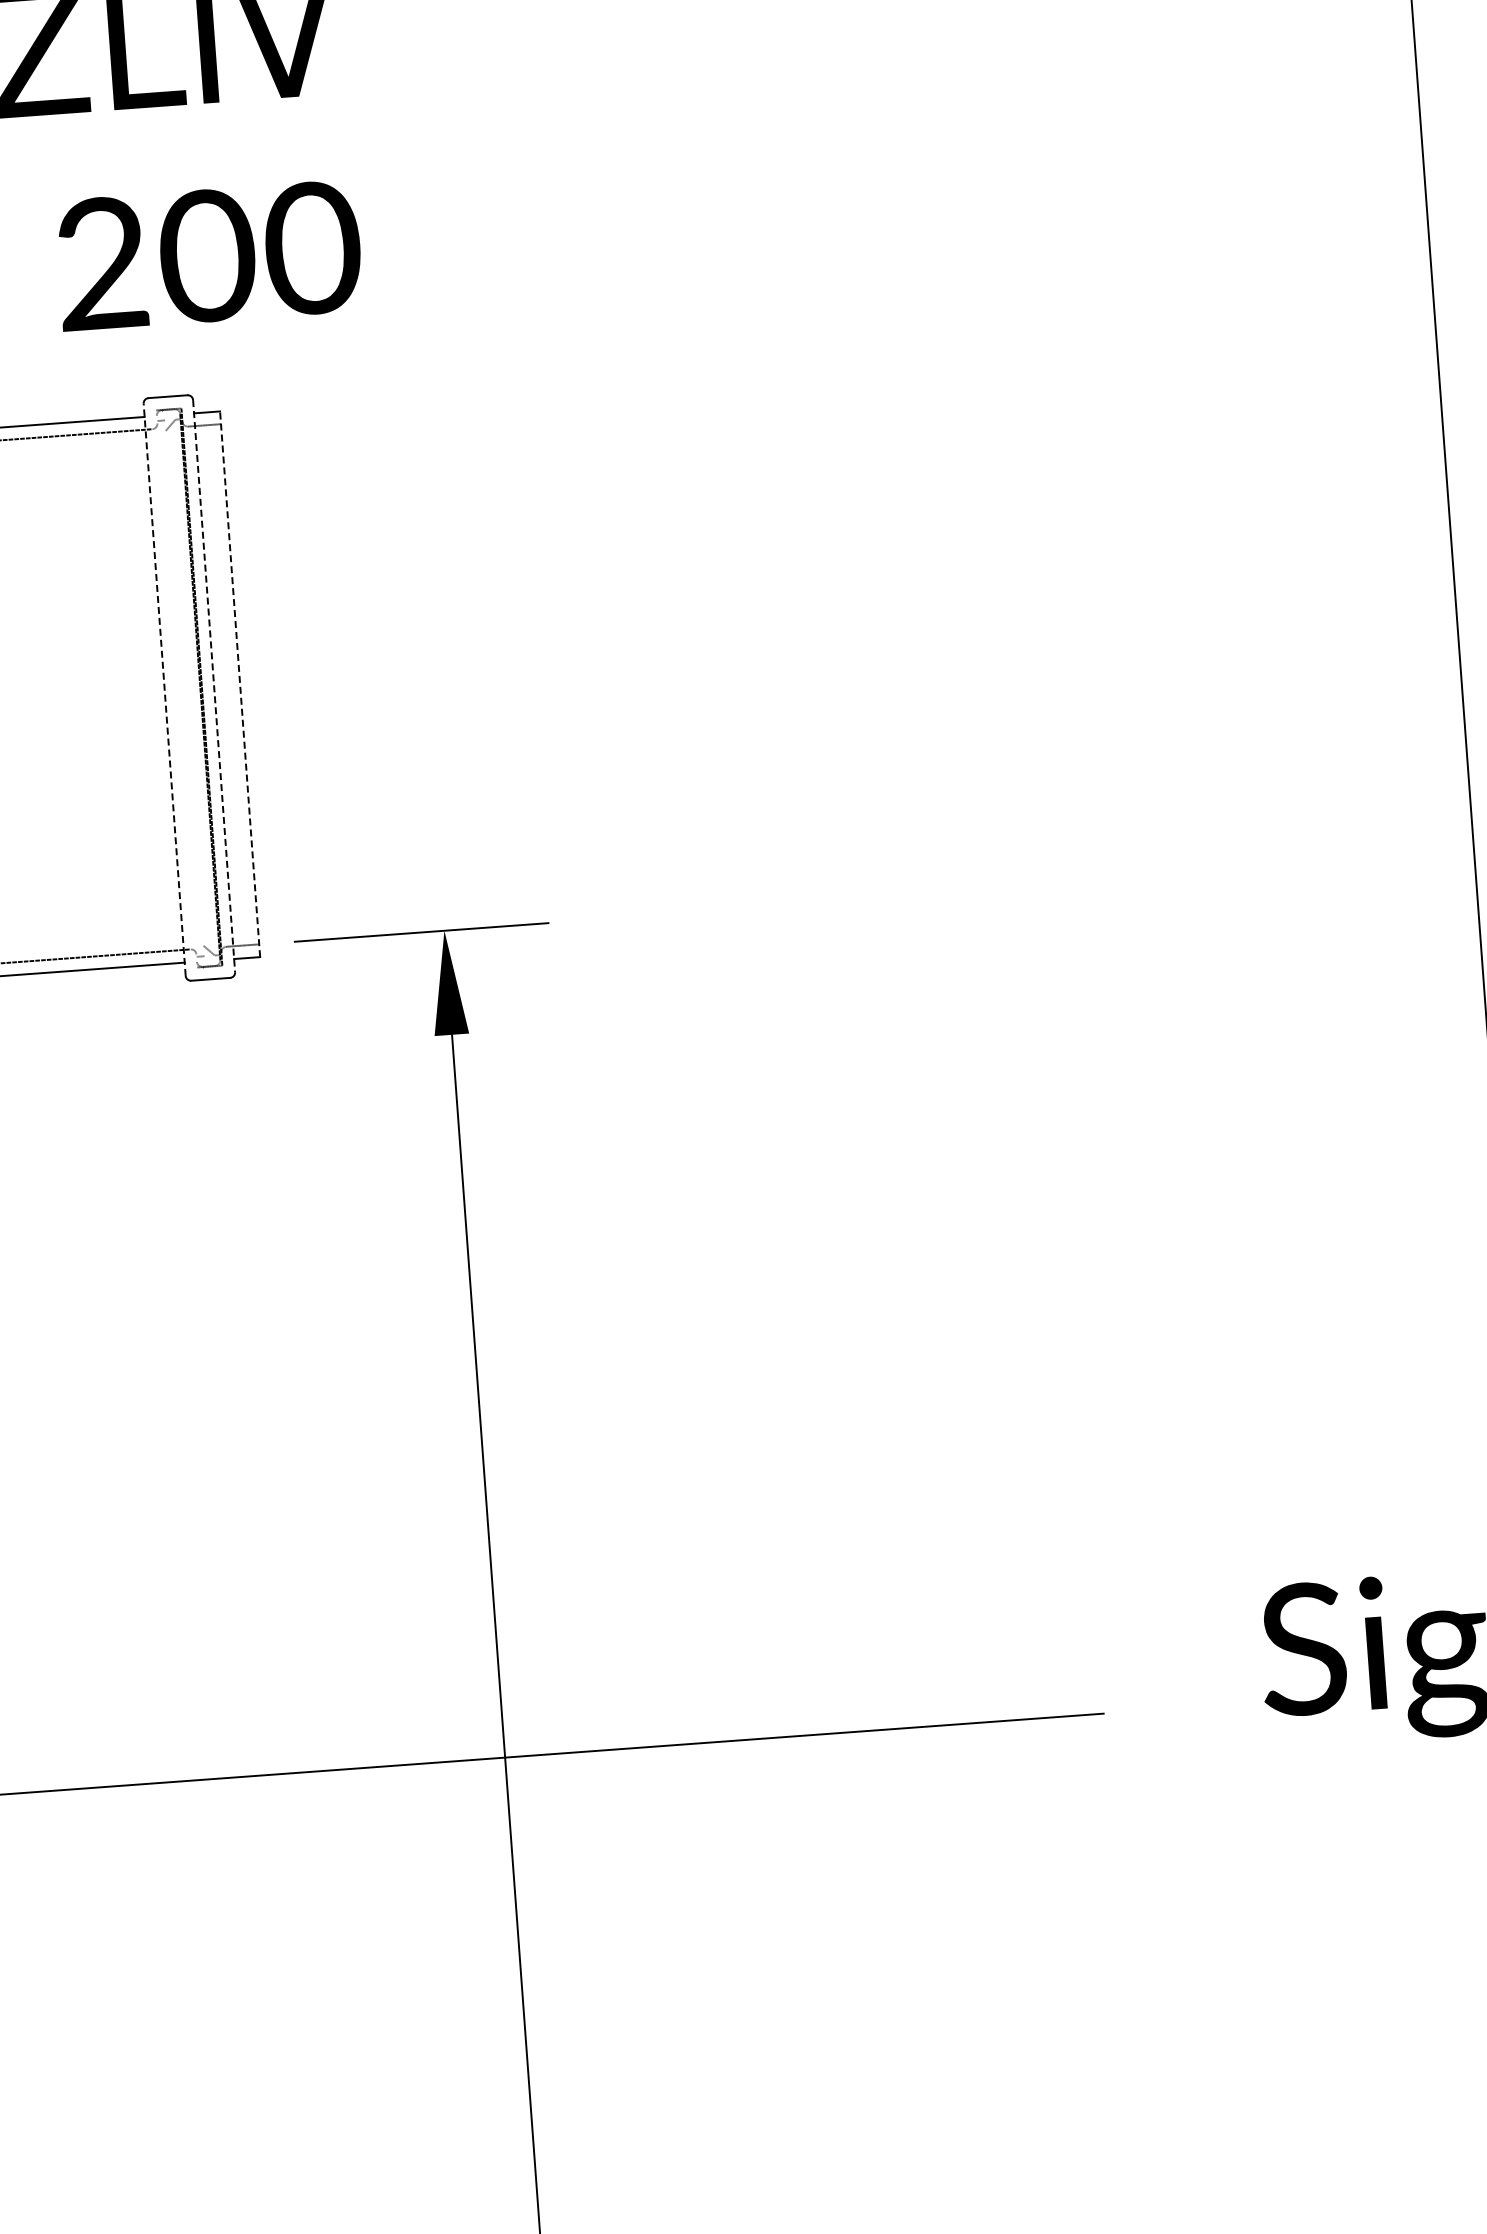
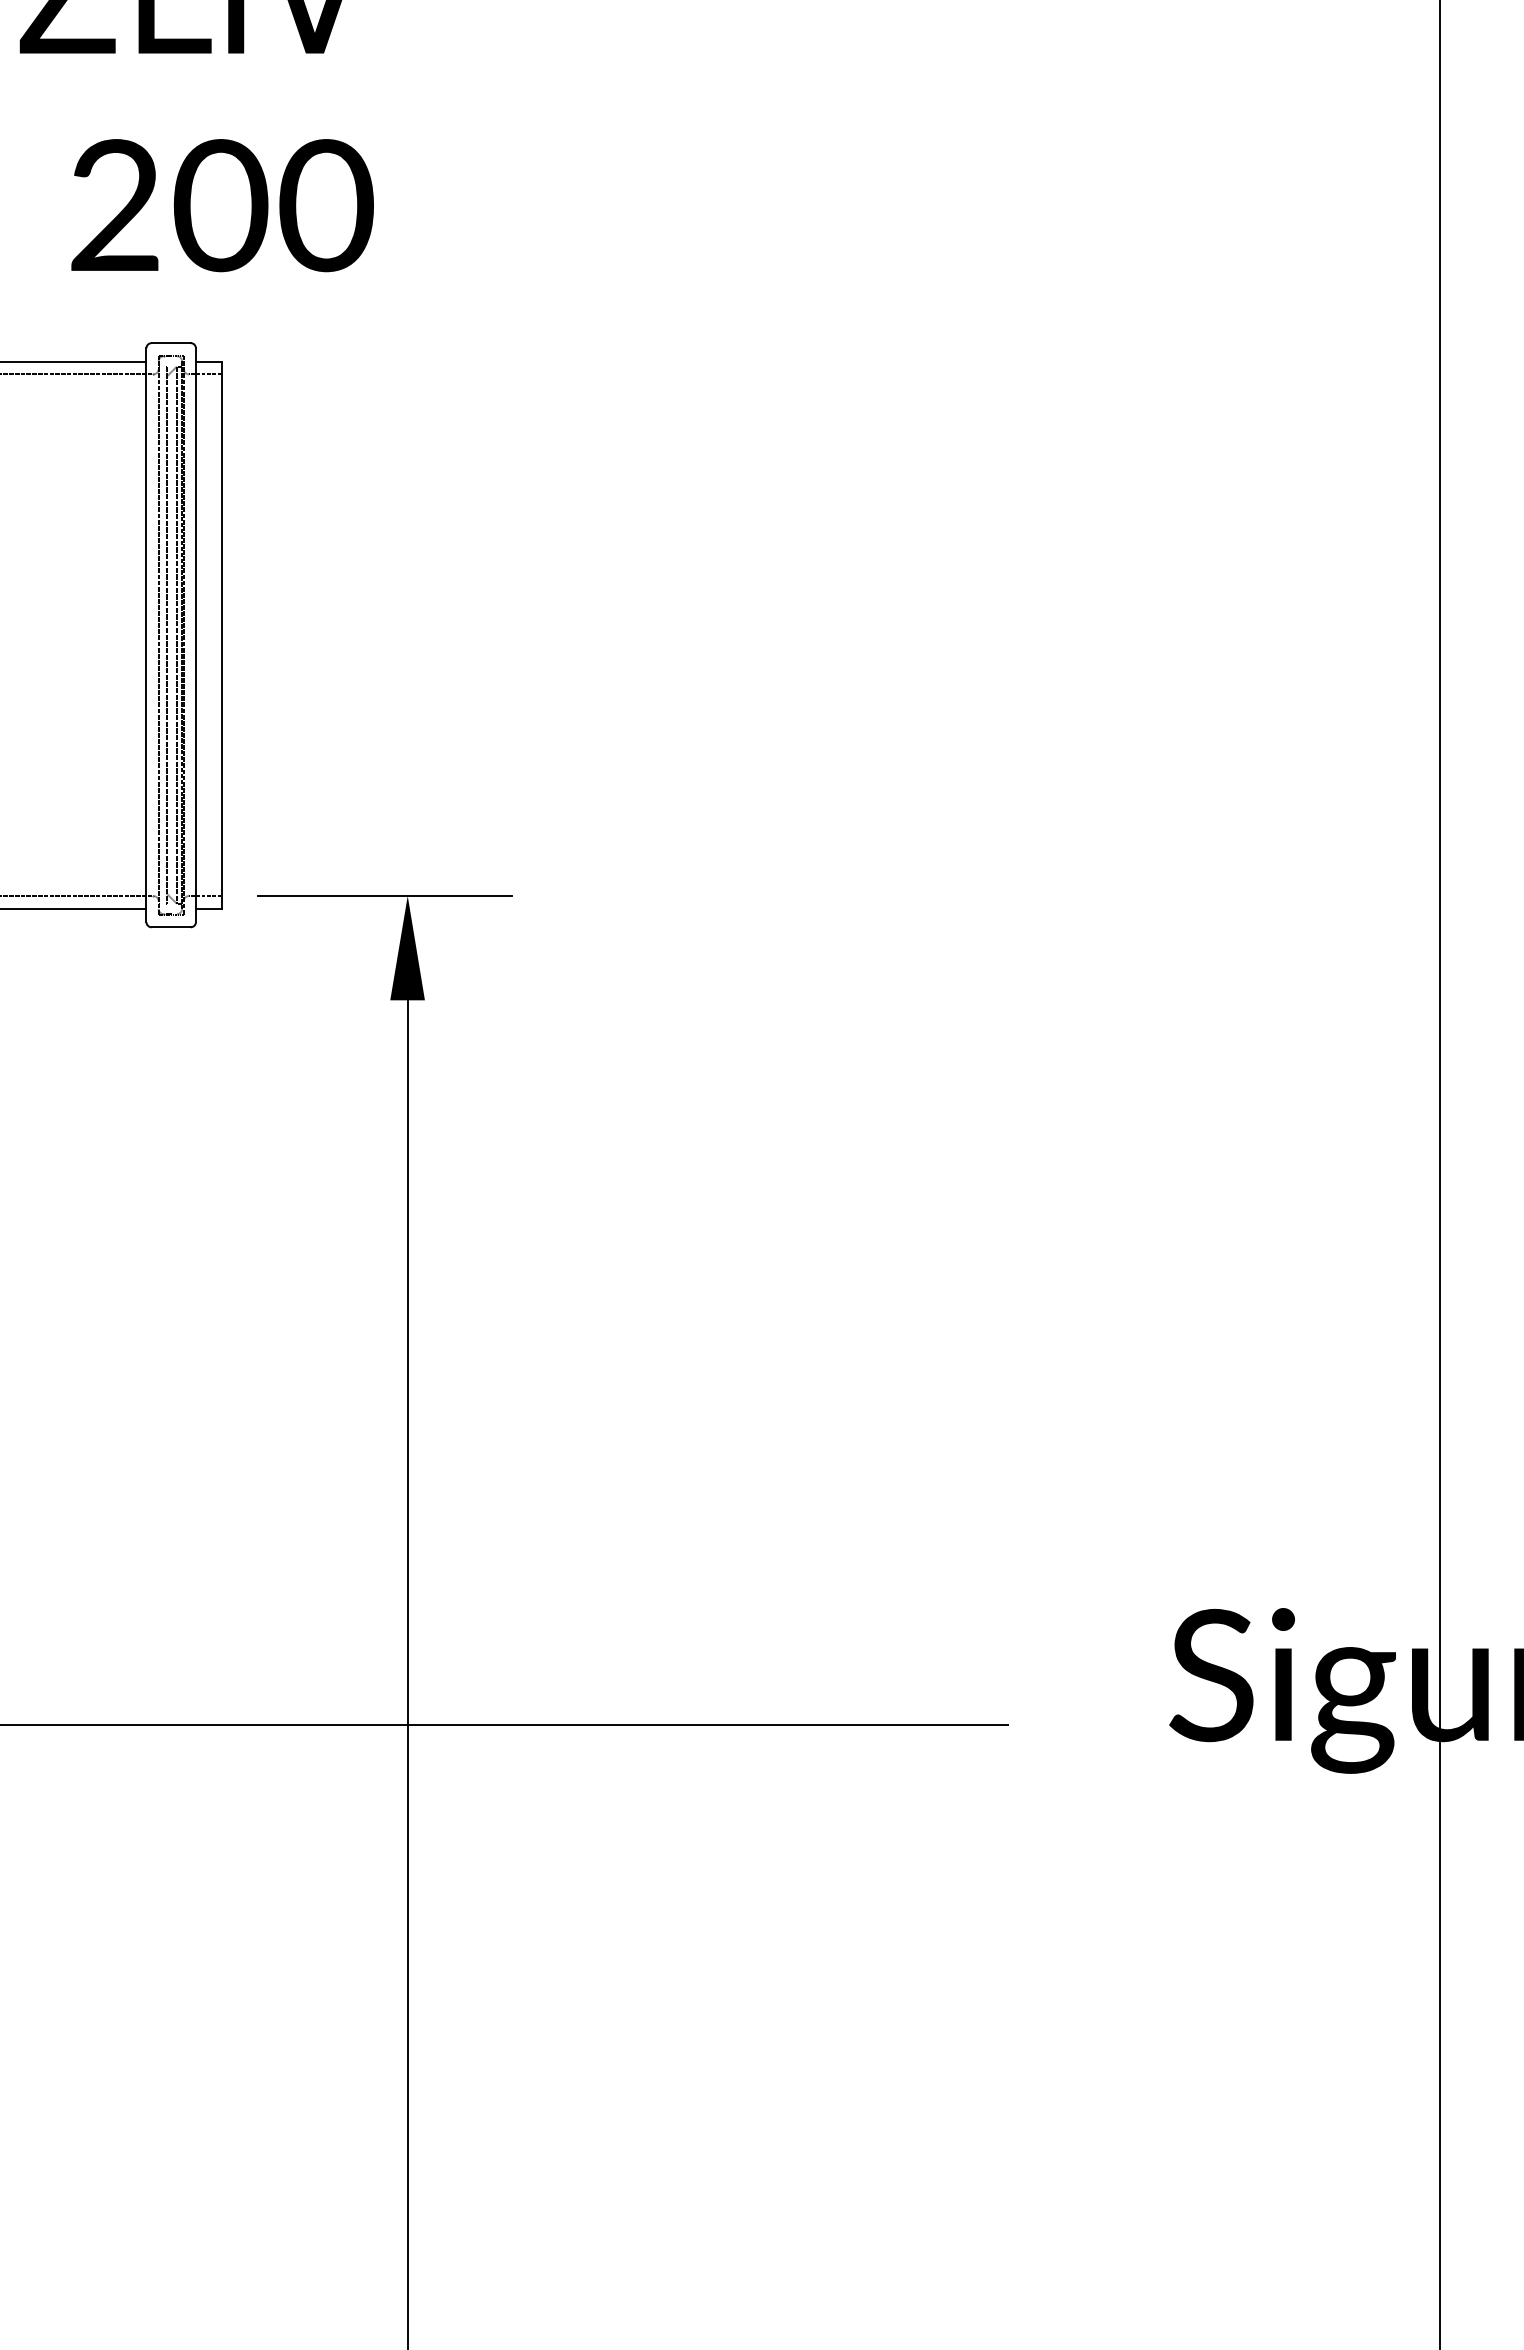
line: (240, 684) -> (222, 635), dashed -> solid
line: (194, 686) -> (176, 634), added
line: (213, 686) -> (195, 635), dashed -> solid
line: (184, 687) -> (166, 634), added
line: (176, 688) -> (158, 634), added
line: (164, 690) -> (146, 635), dashed -> solid

